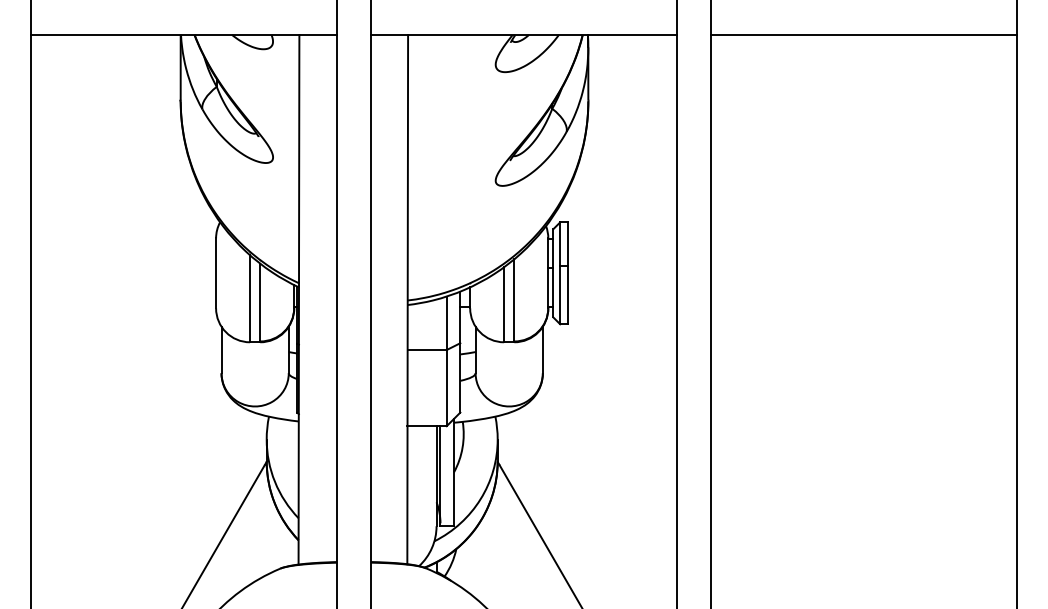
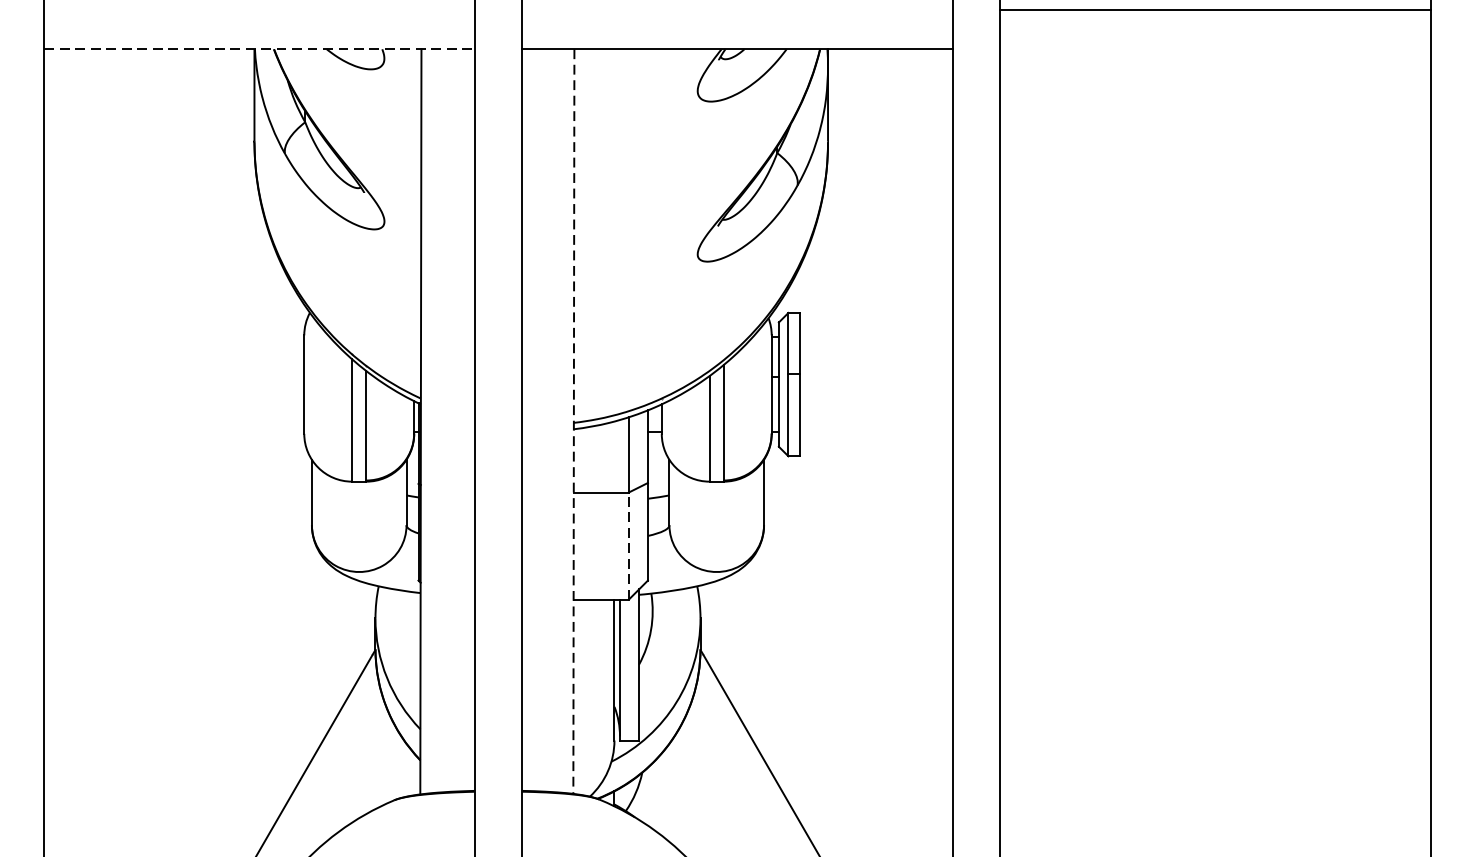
line: (184, 34) -> (259, 48), solid -> dashed
line: (863, 34) -> (1215, 9), moved
line: (407, 299) -> (573, 421), solid -> dashed
line: (446, 387) -> (628, 545), solid -> dashed

